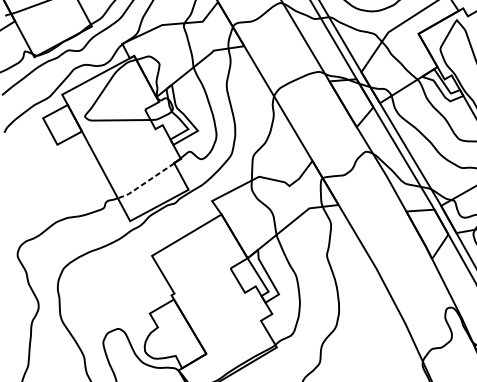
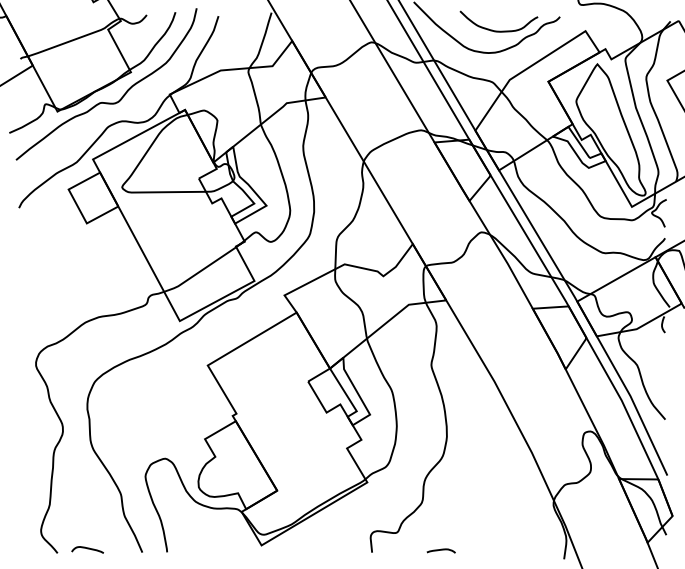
line: (145, 182) -> (199, 271), dashed -> solid

